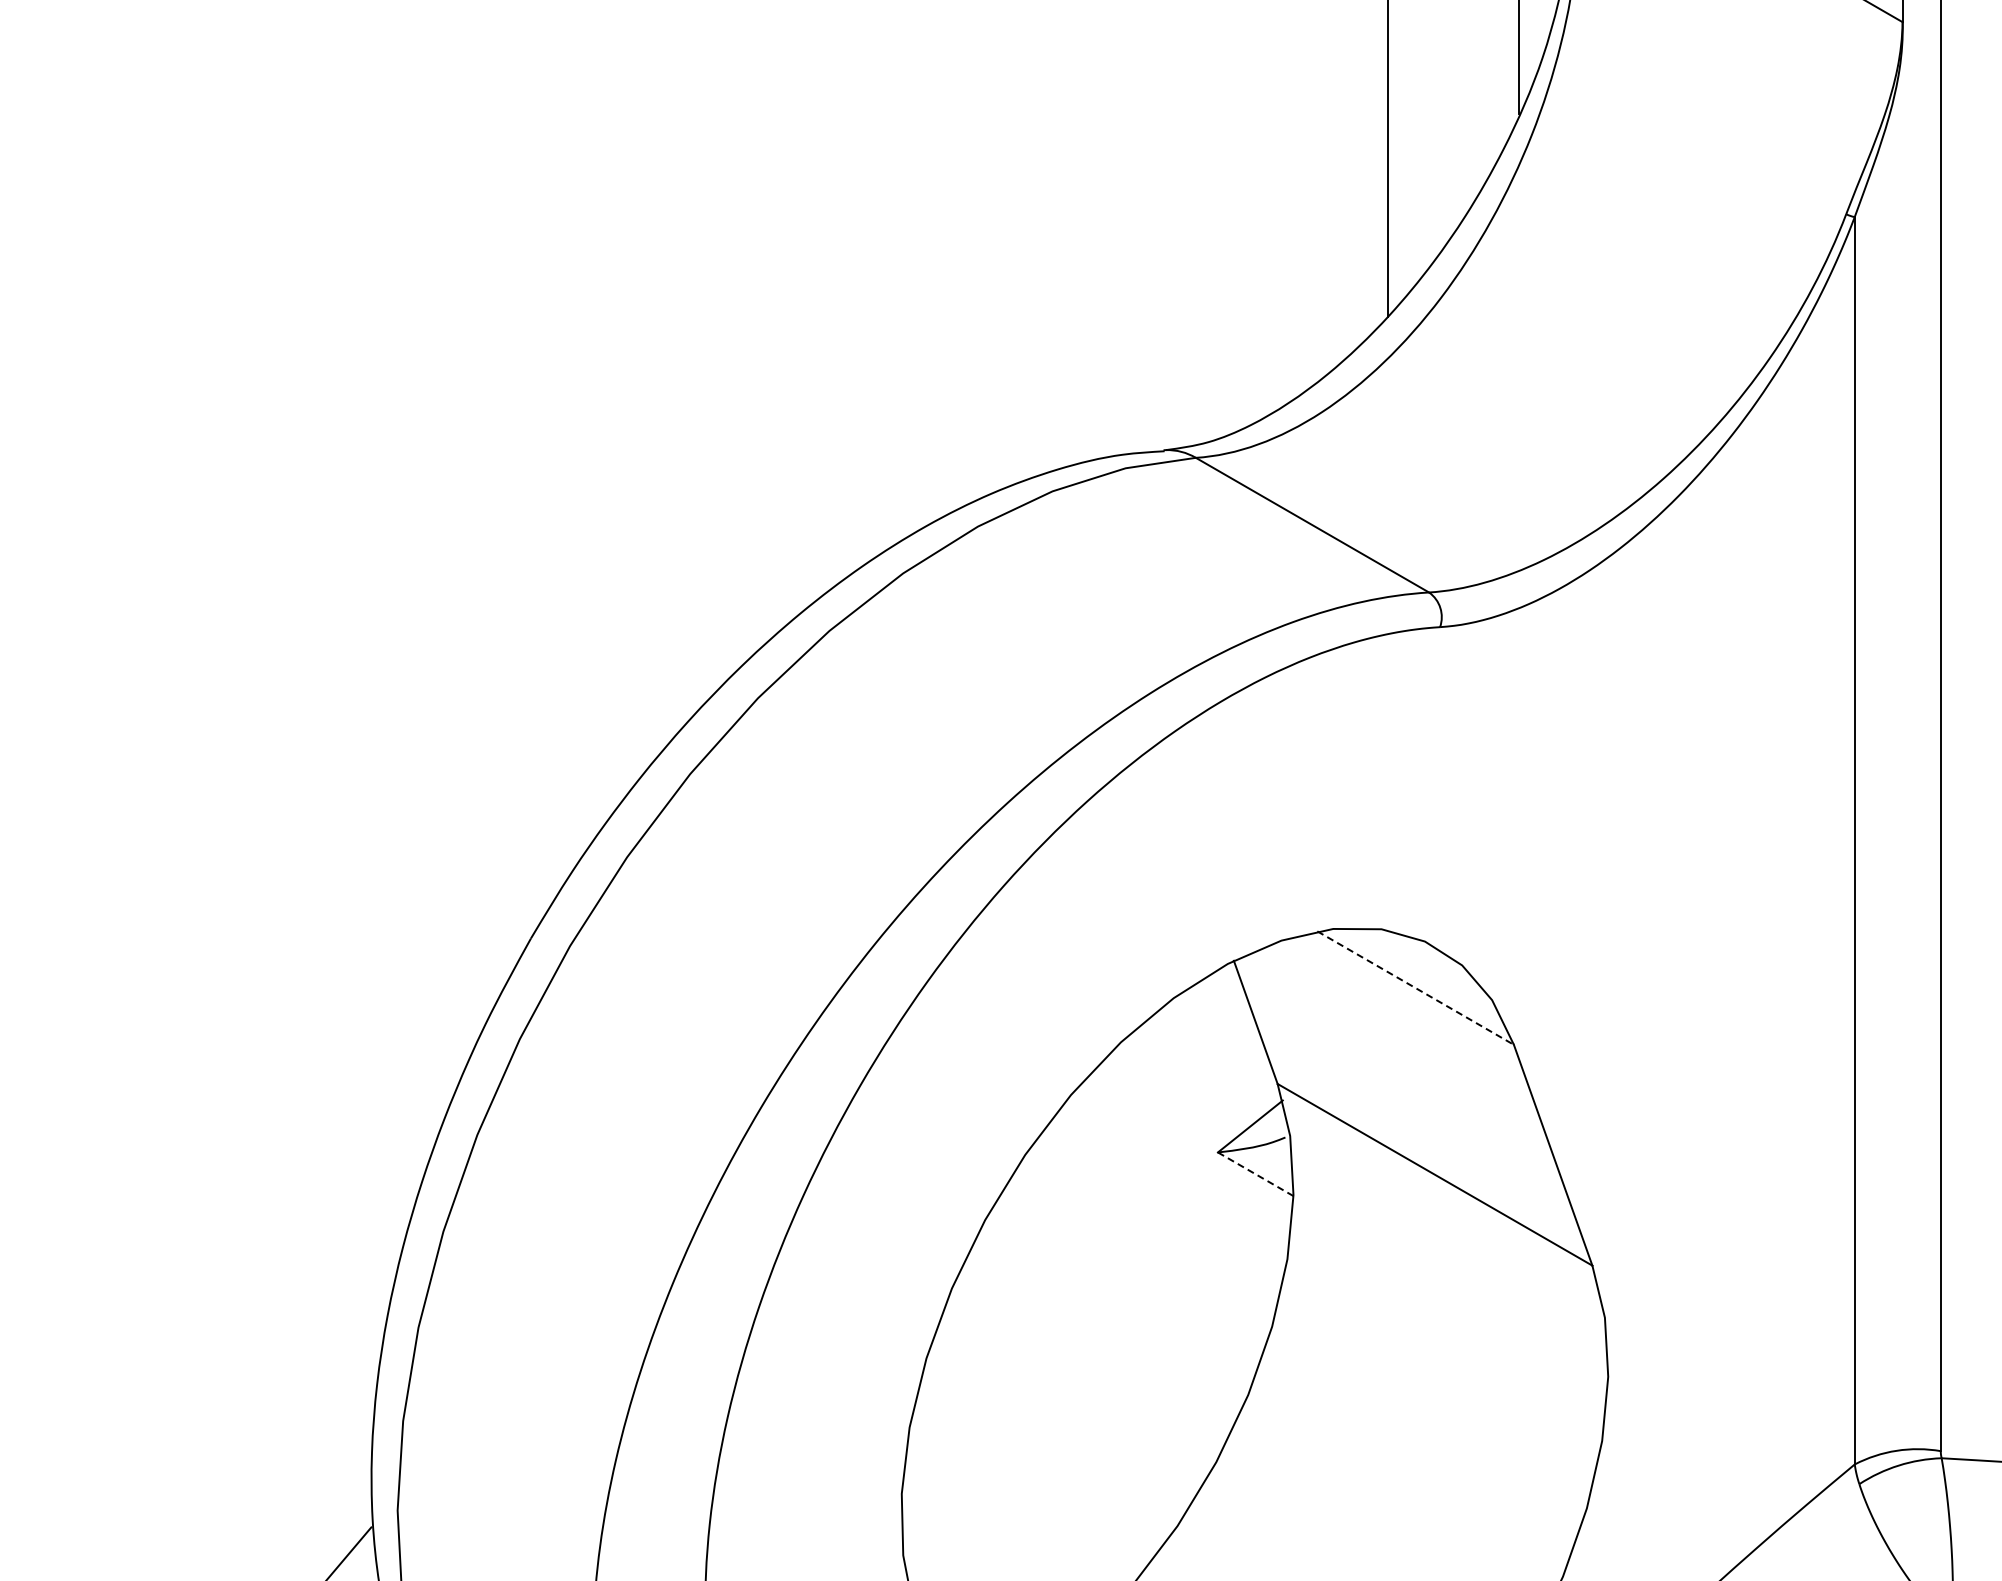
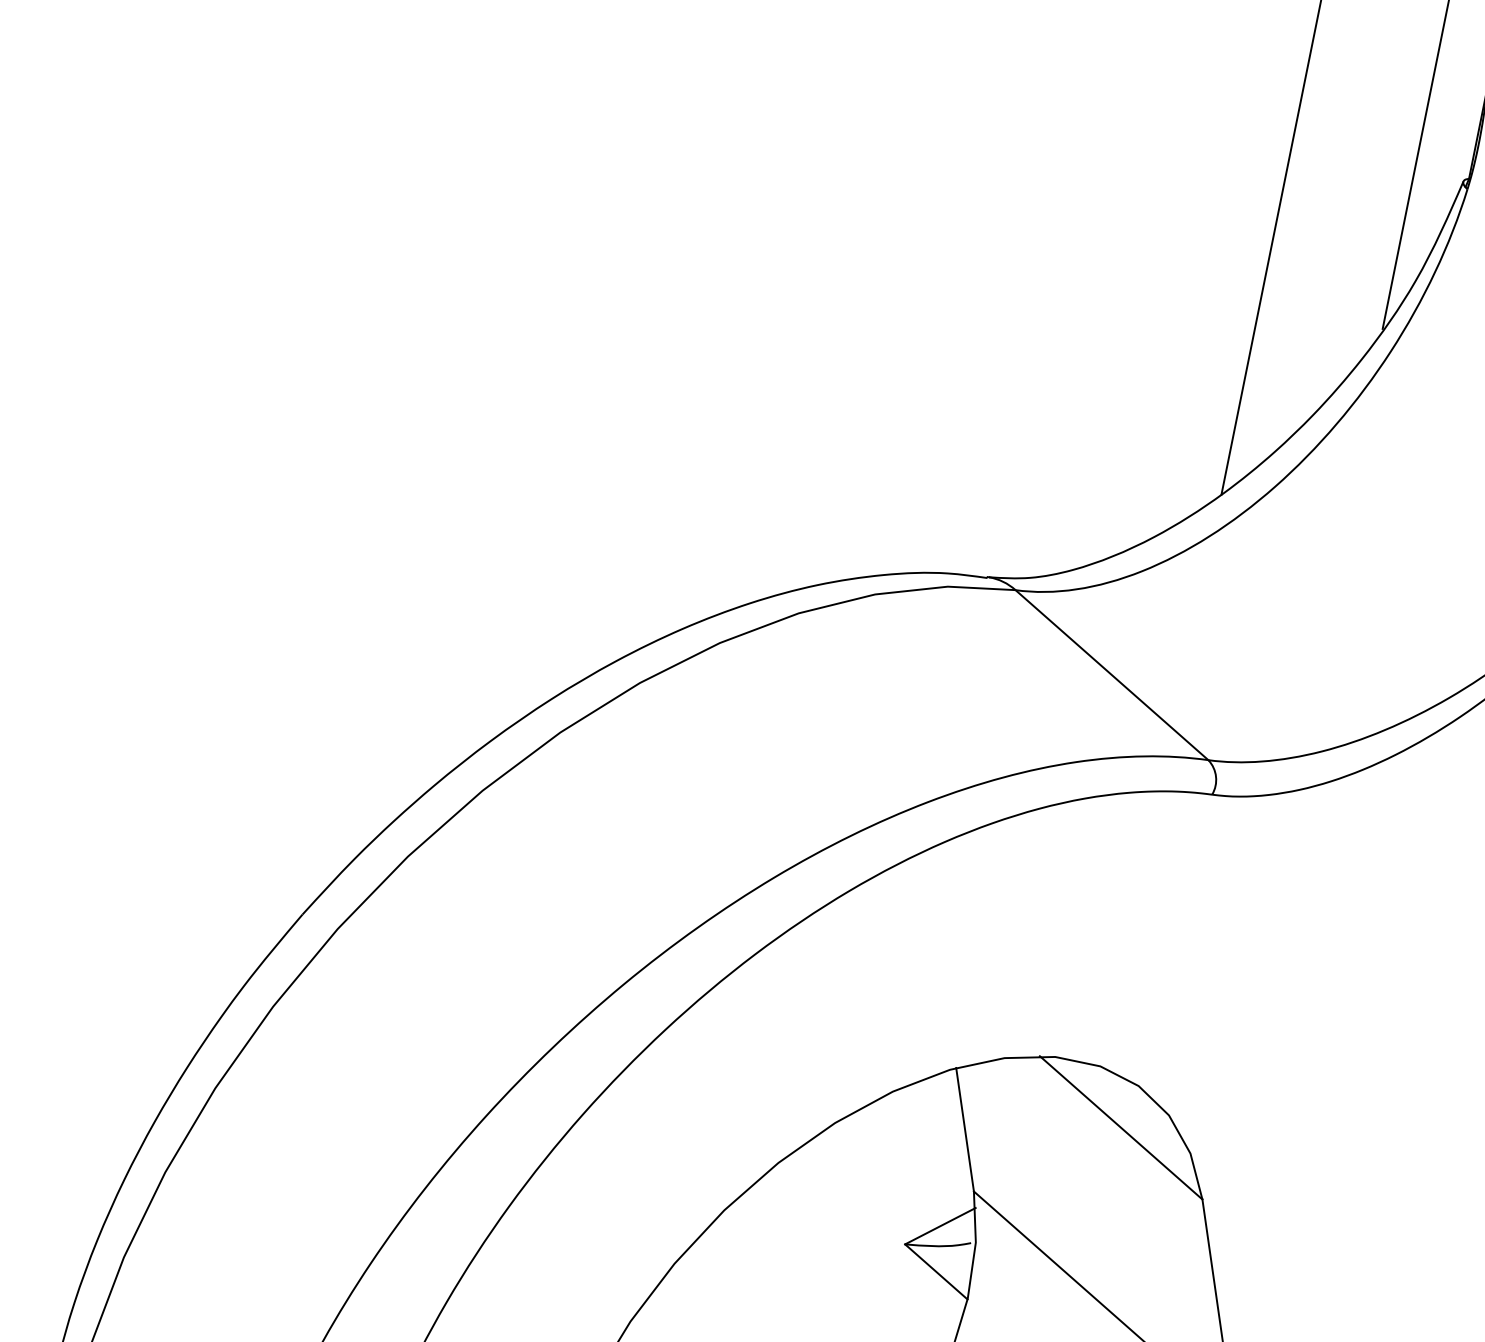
line: (1416, 988) -> (1121, 1128), dashed -> solid
line: (1255, 1174) -> (936, 1272), dashed -> solid

